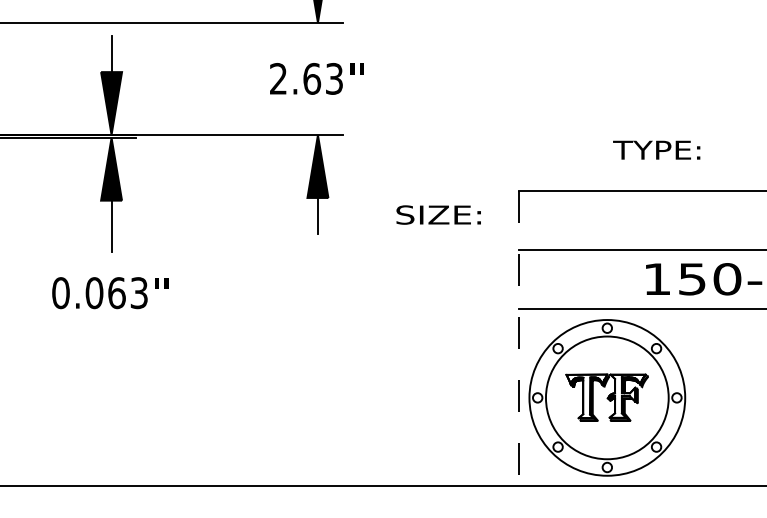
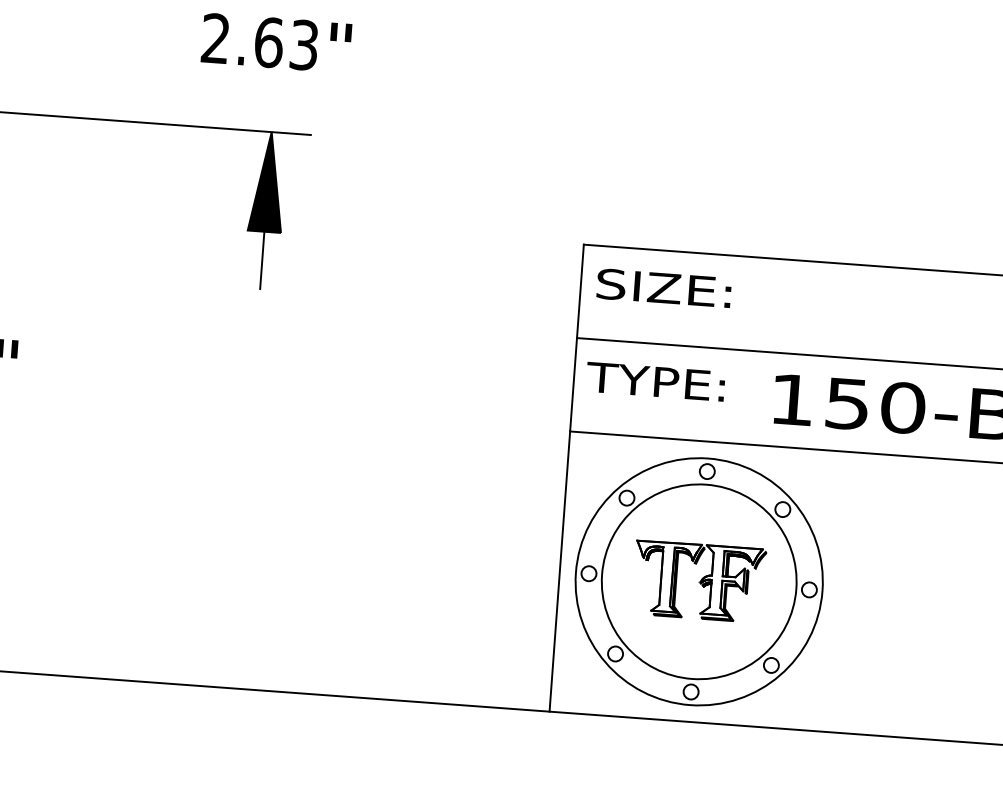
text: (656, 149) -> (655, 380), moved
text: (438, 214) -> (663, 287), moved
line: (519, 338) -> (567, 477), dashed -> solid

